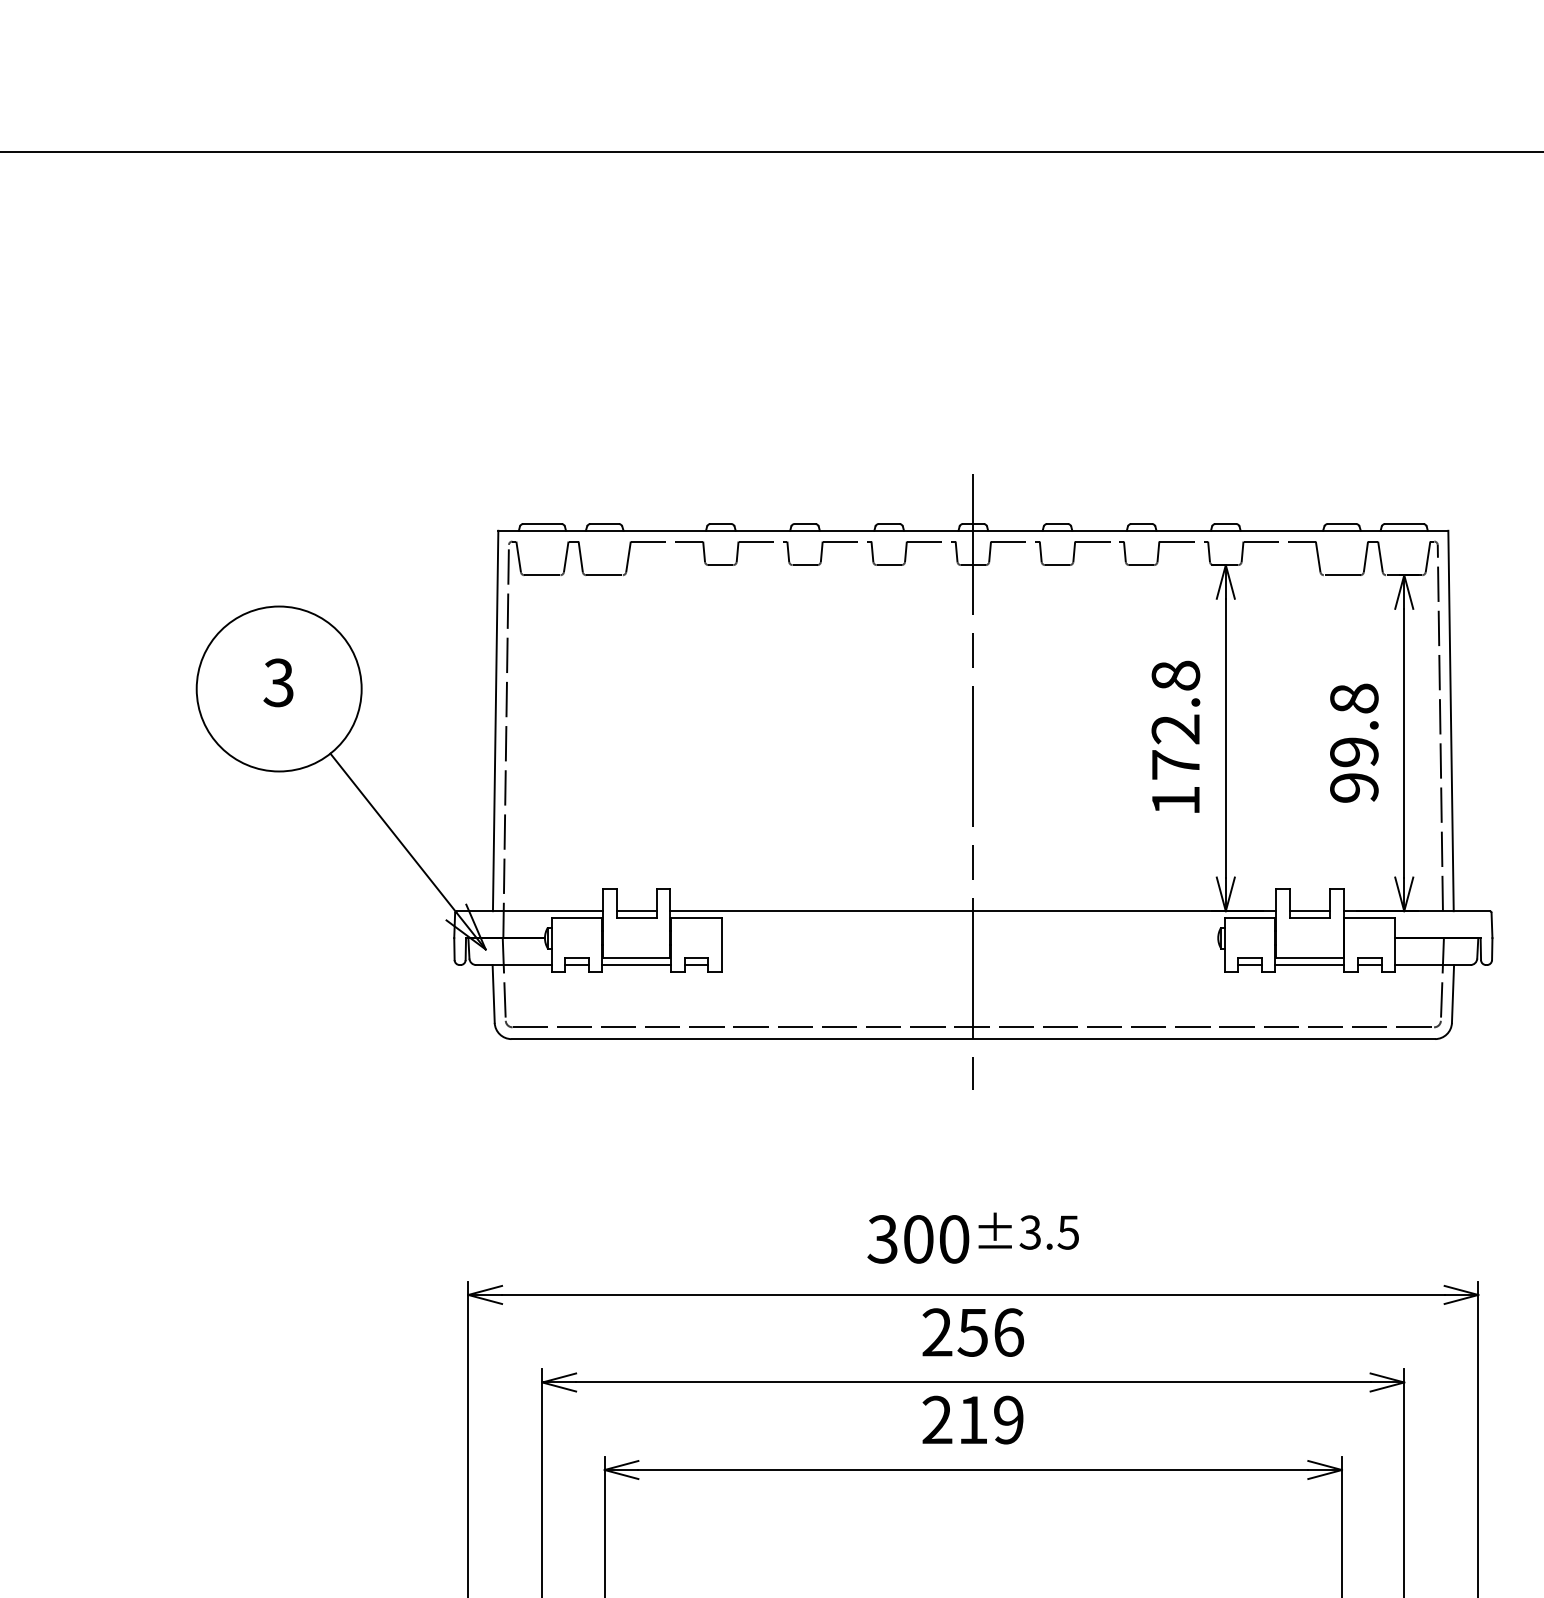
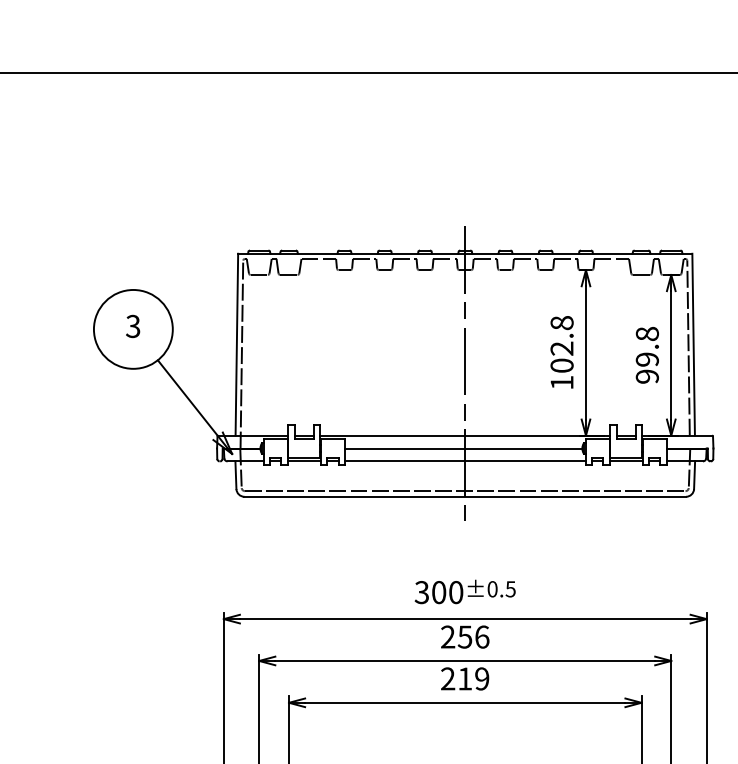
text: (1174, 764) -> (561, 365), 172.8 -> 102.8
line: (969, 938) -> (463, 448), added
line: (971, 965) -> (464, 461), added
text: (1030, 1233) -> (492, 589), ±3.5 -> ±0.5

